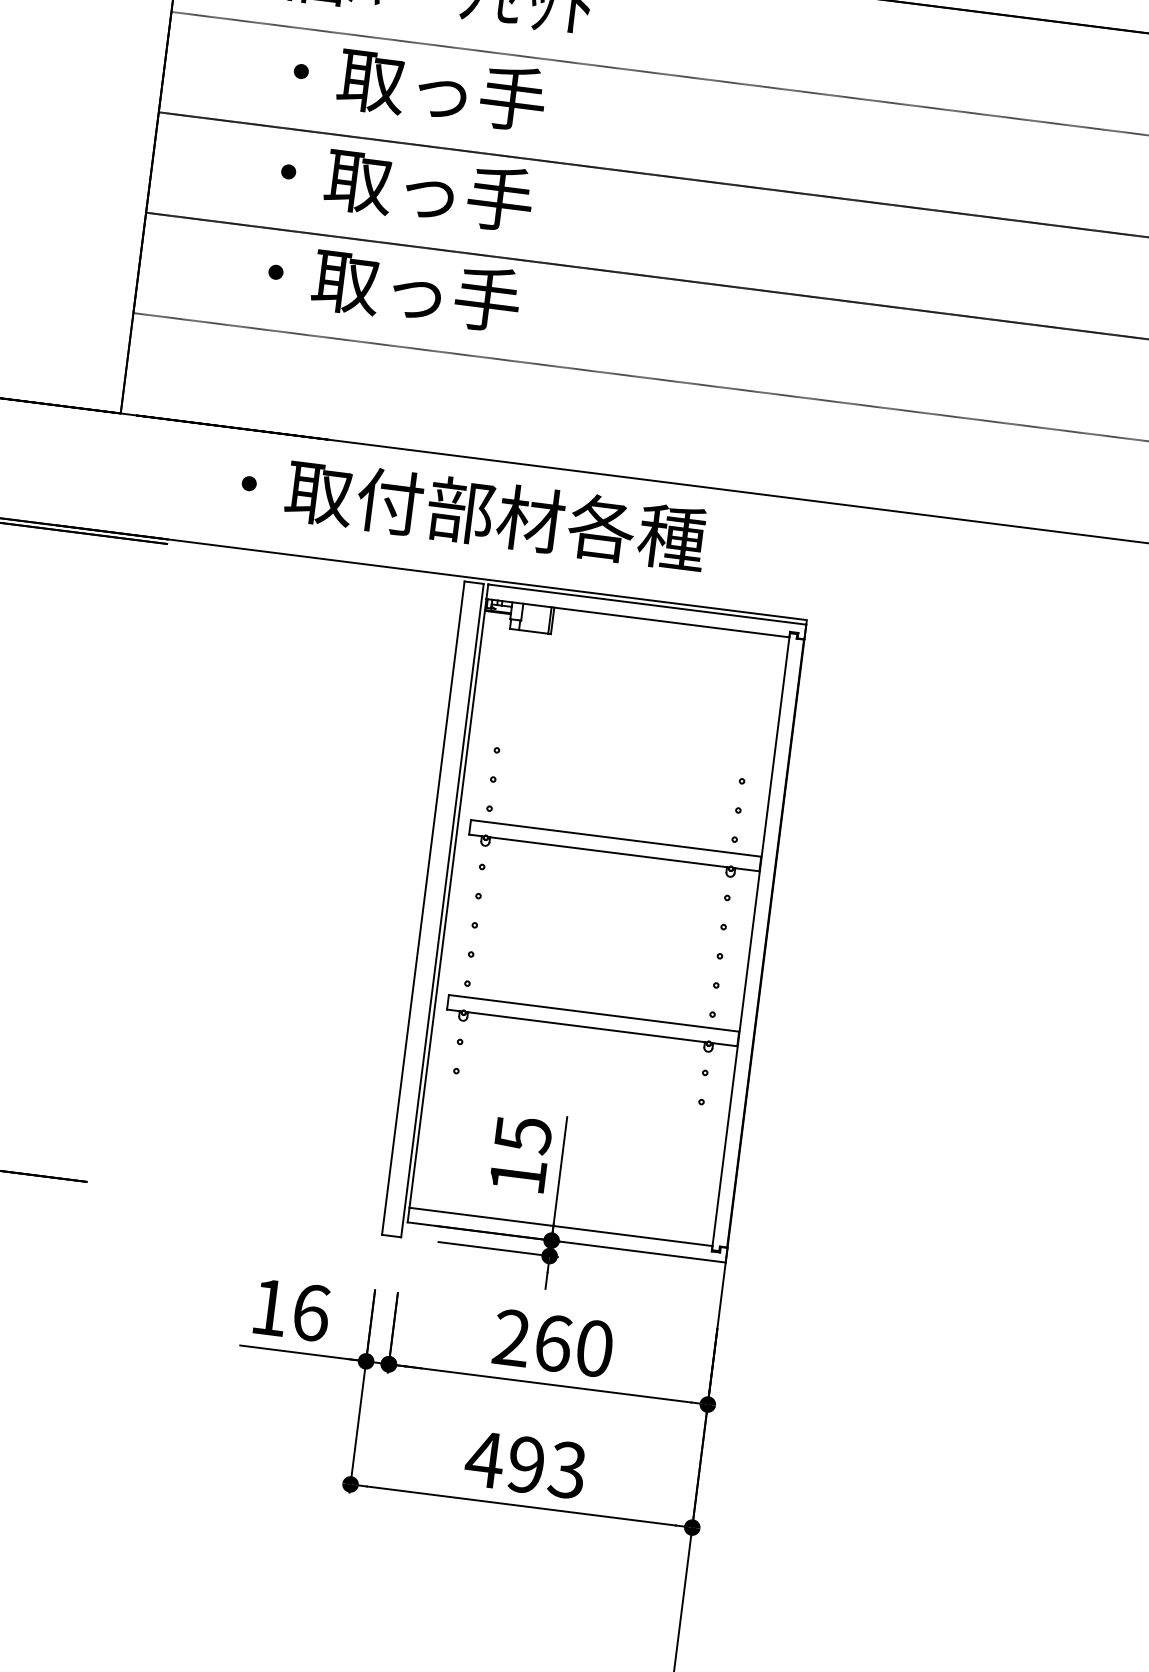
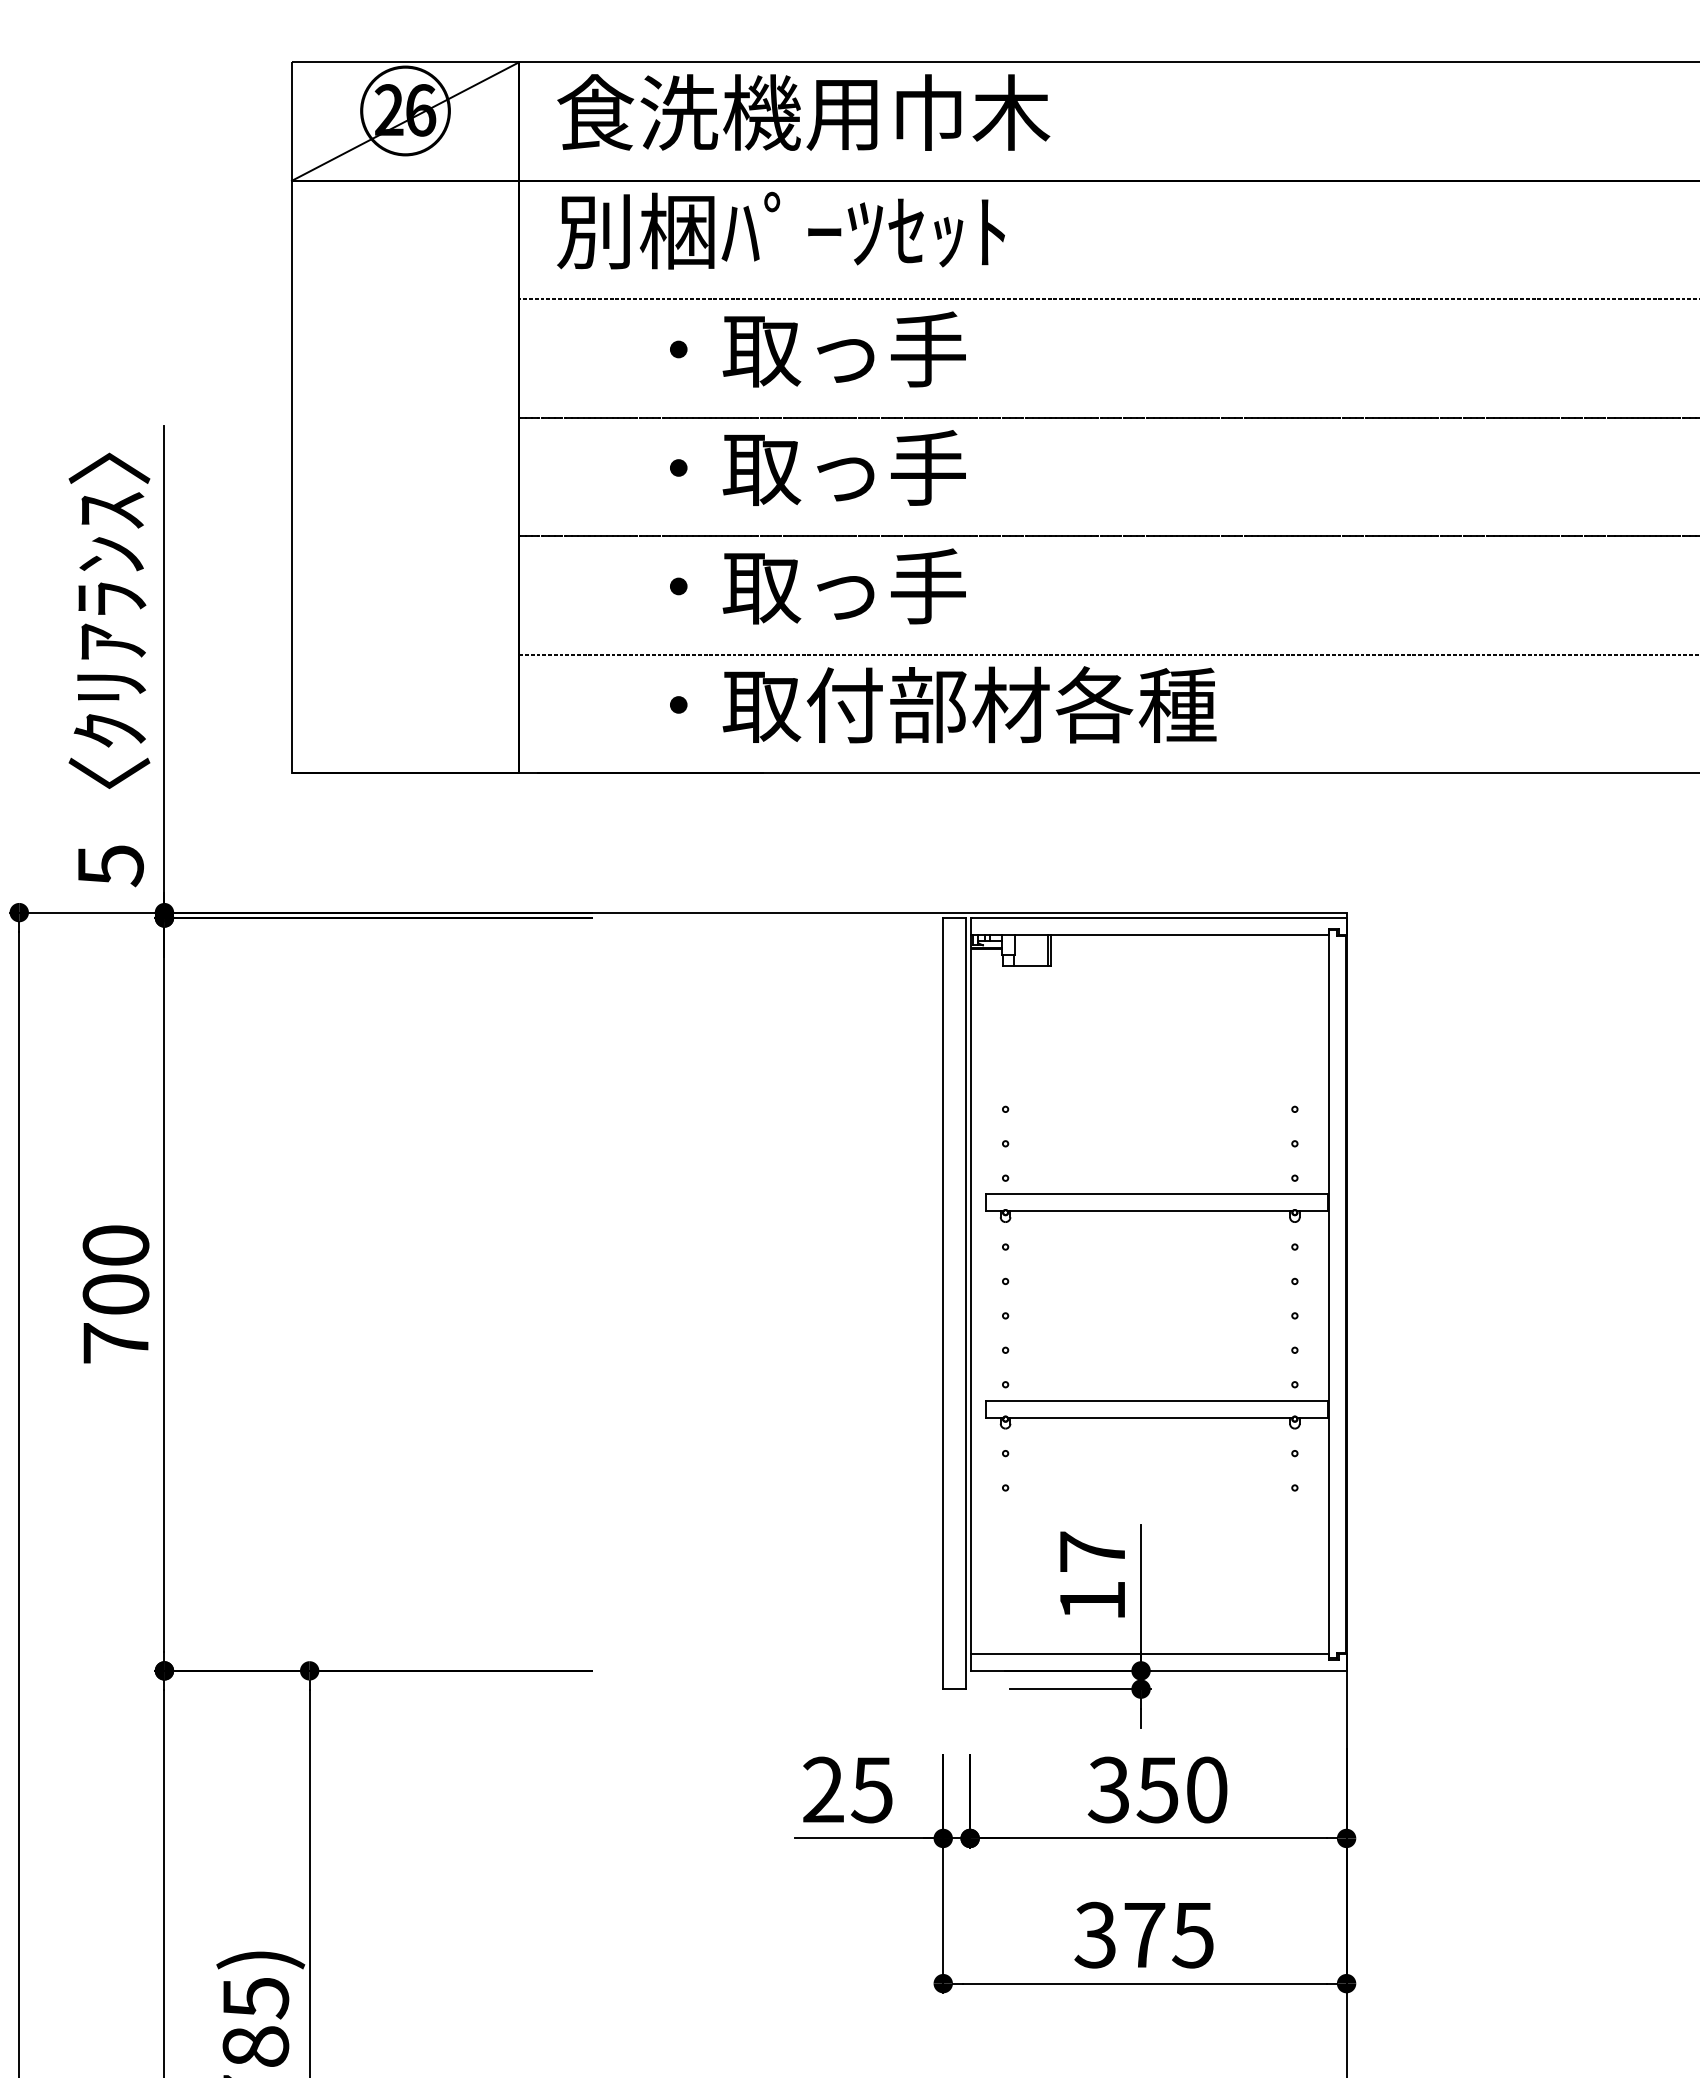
text: (473, 511) -> (943, 704), moved
text: (523, 1135) -> (1092, 1552), 15 -> 17
text: (291, 1309) -> (848, 1789), 16 -> 25
text: (531, 1340) -> (1132, 1789), 260 -> 350
text: (525, 1464) -> (1143, 1934), 493 -> 375

